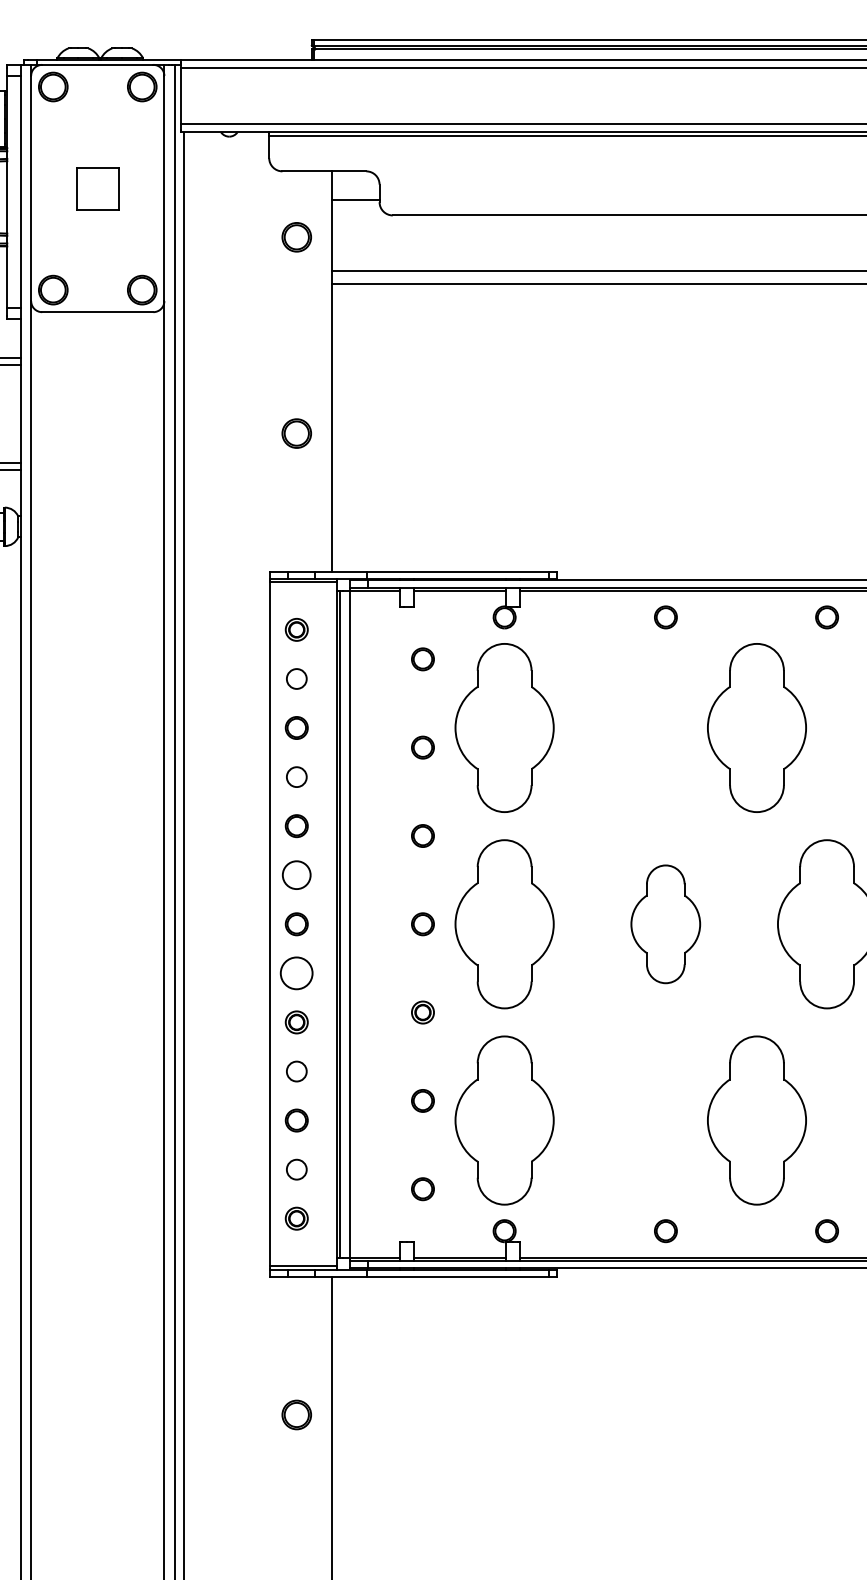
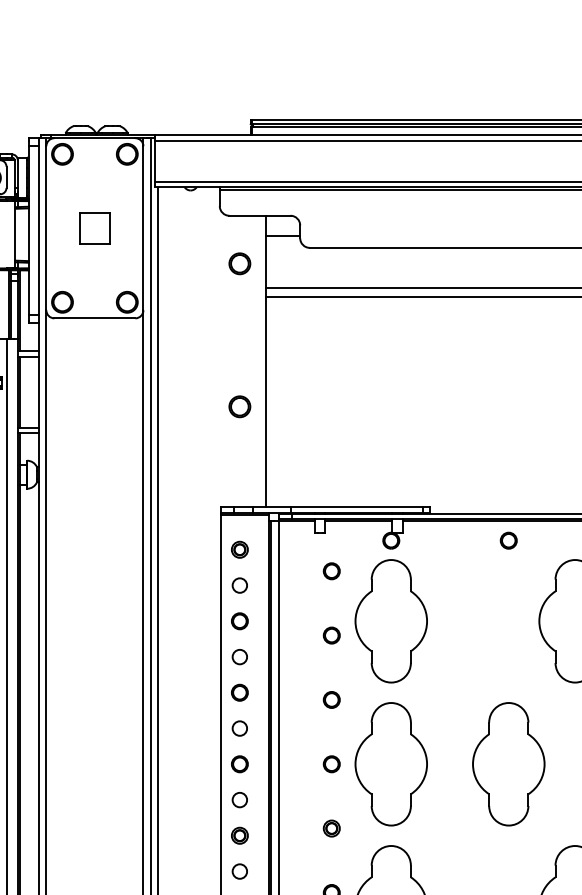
circle: (296, 875) -> (239, 728), size x0.71
part: (665, 924) -> (508, 764), size x1.43
circle: (296, 973) -> (239, 800), size x0.62

